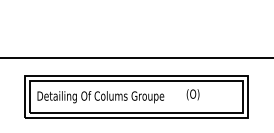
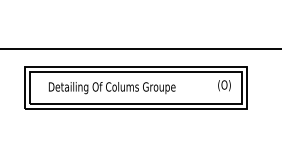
text: (193, 94) -> (224, 85), moved
text: (101, 97) -> (112, 88), moved

